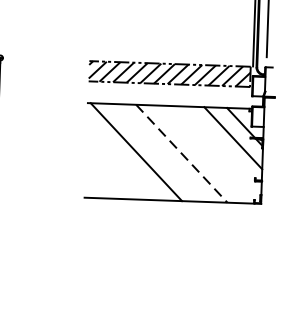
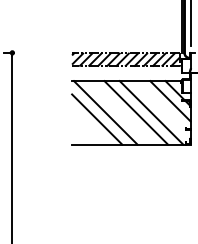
line: (182, 153) -> (136, 112), dashed -> solid
line: (204, 154) -> (151, 112), added
line: (123, 161) -> (97, 119), added

